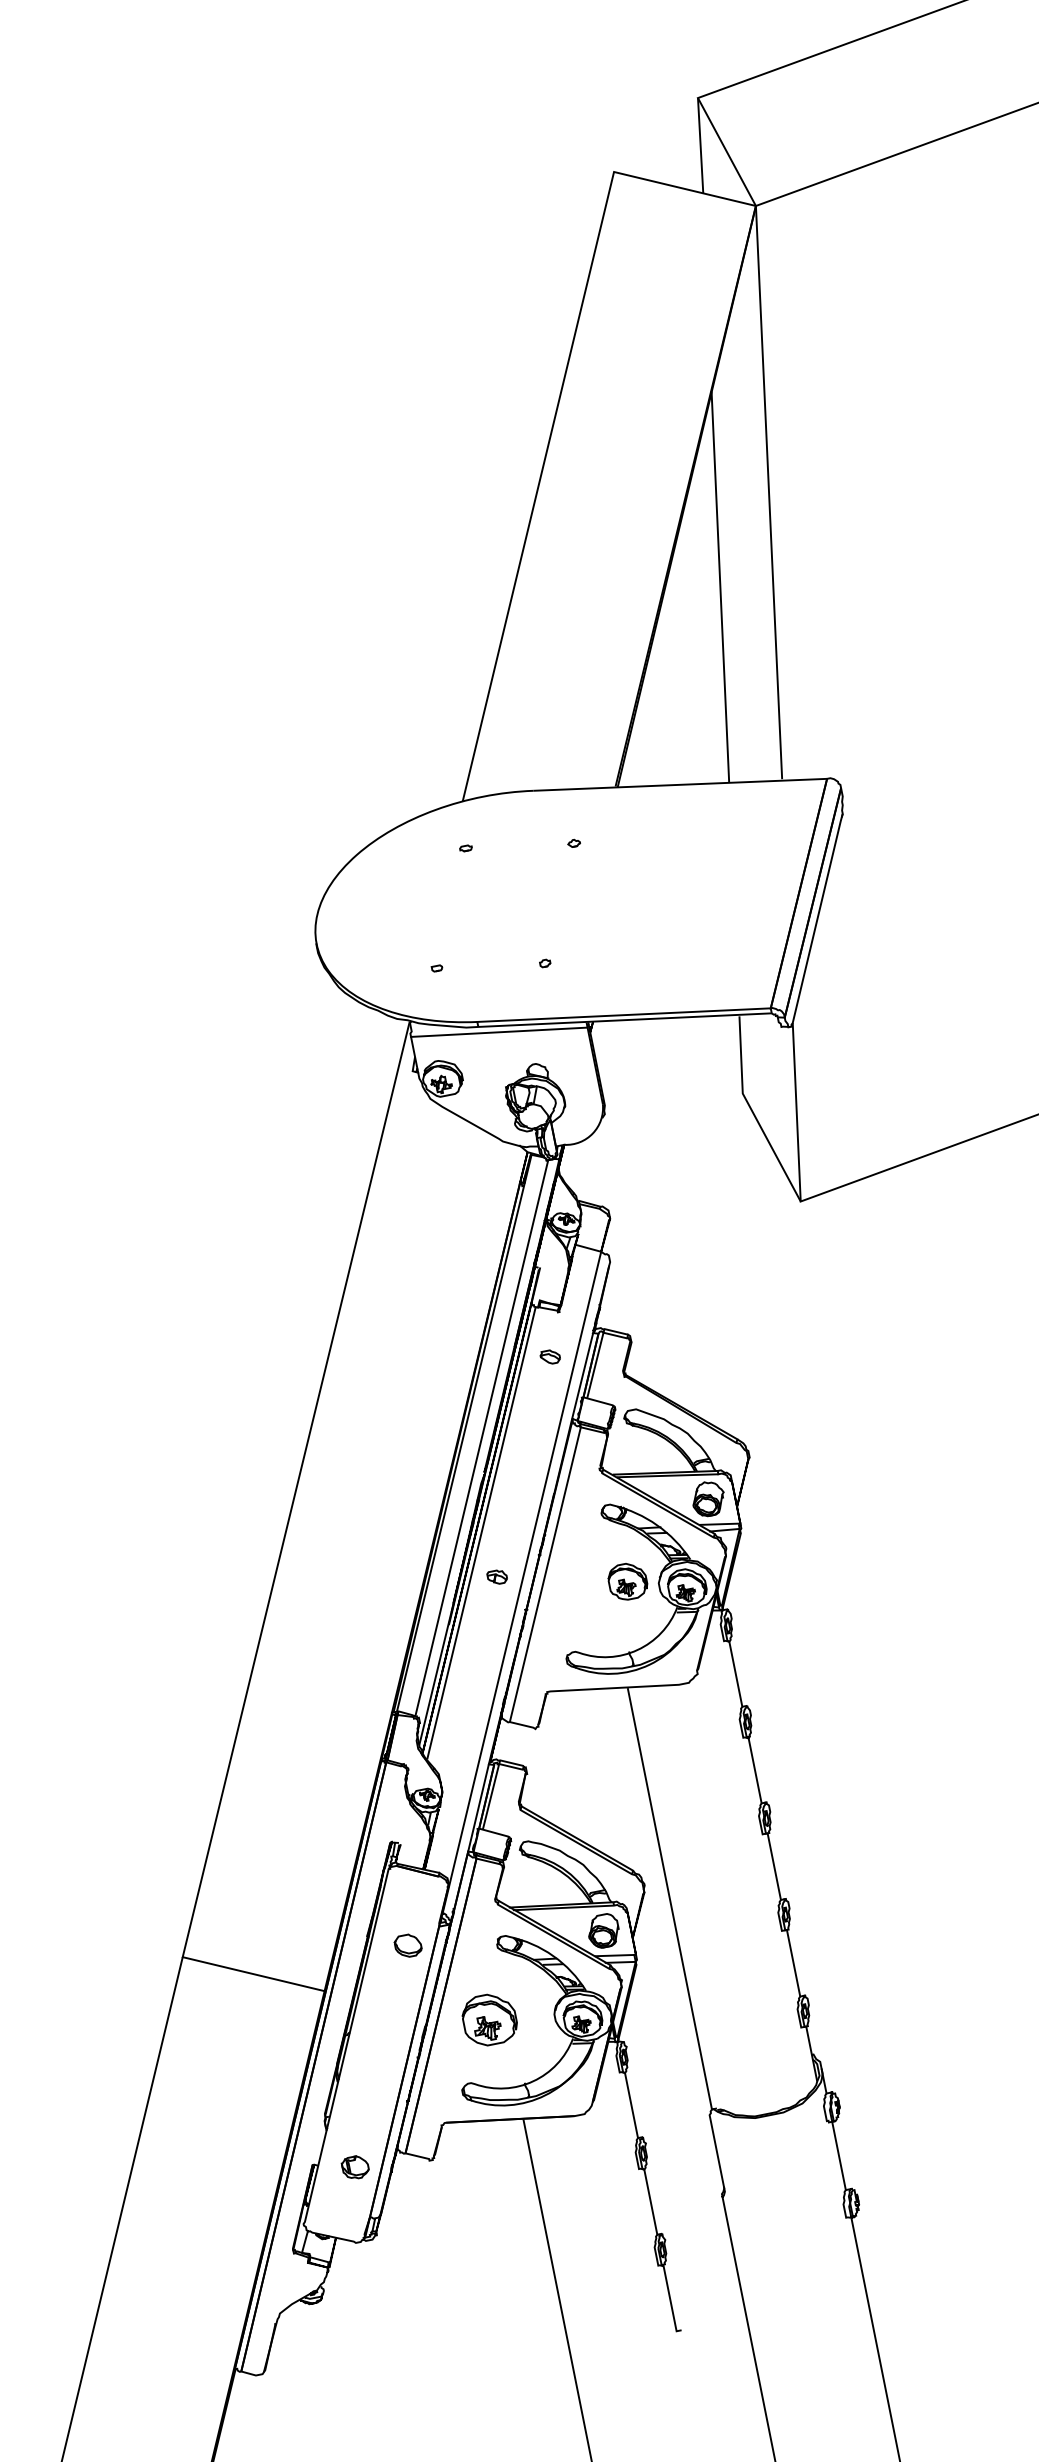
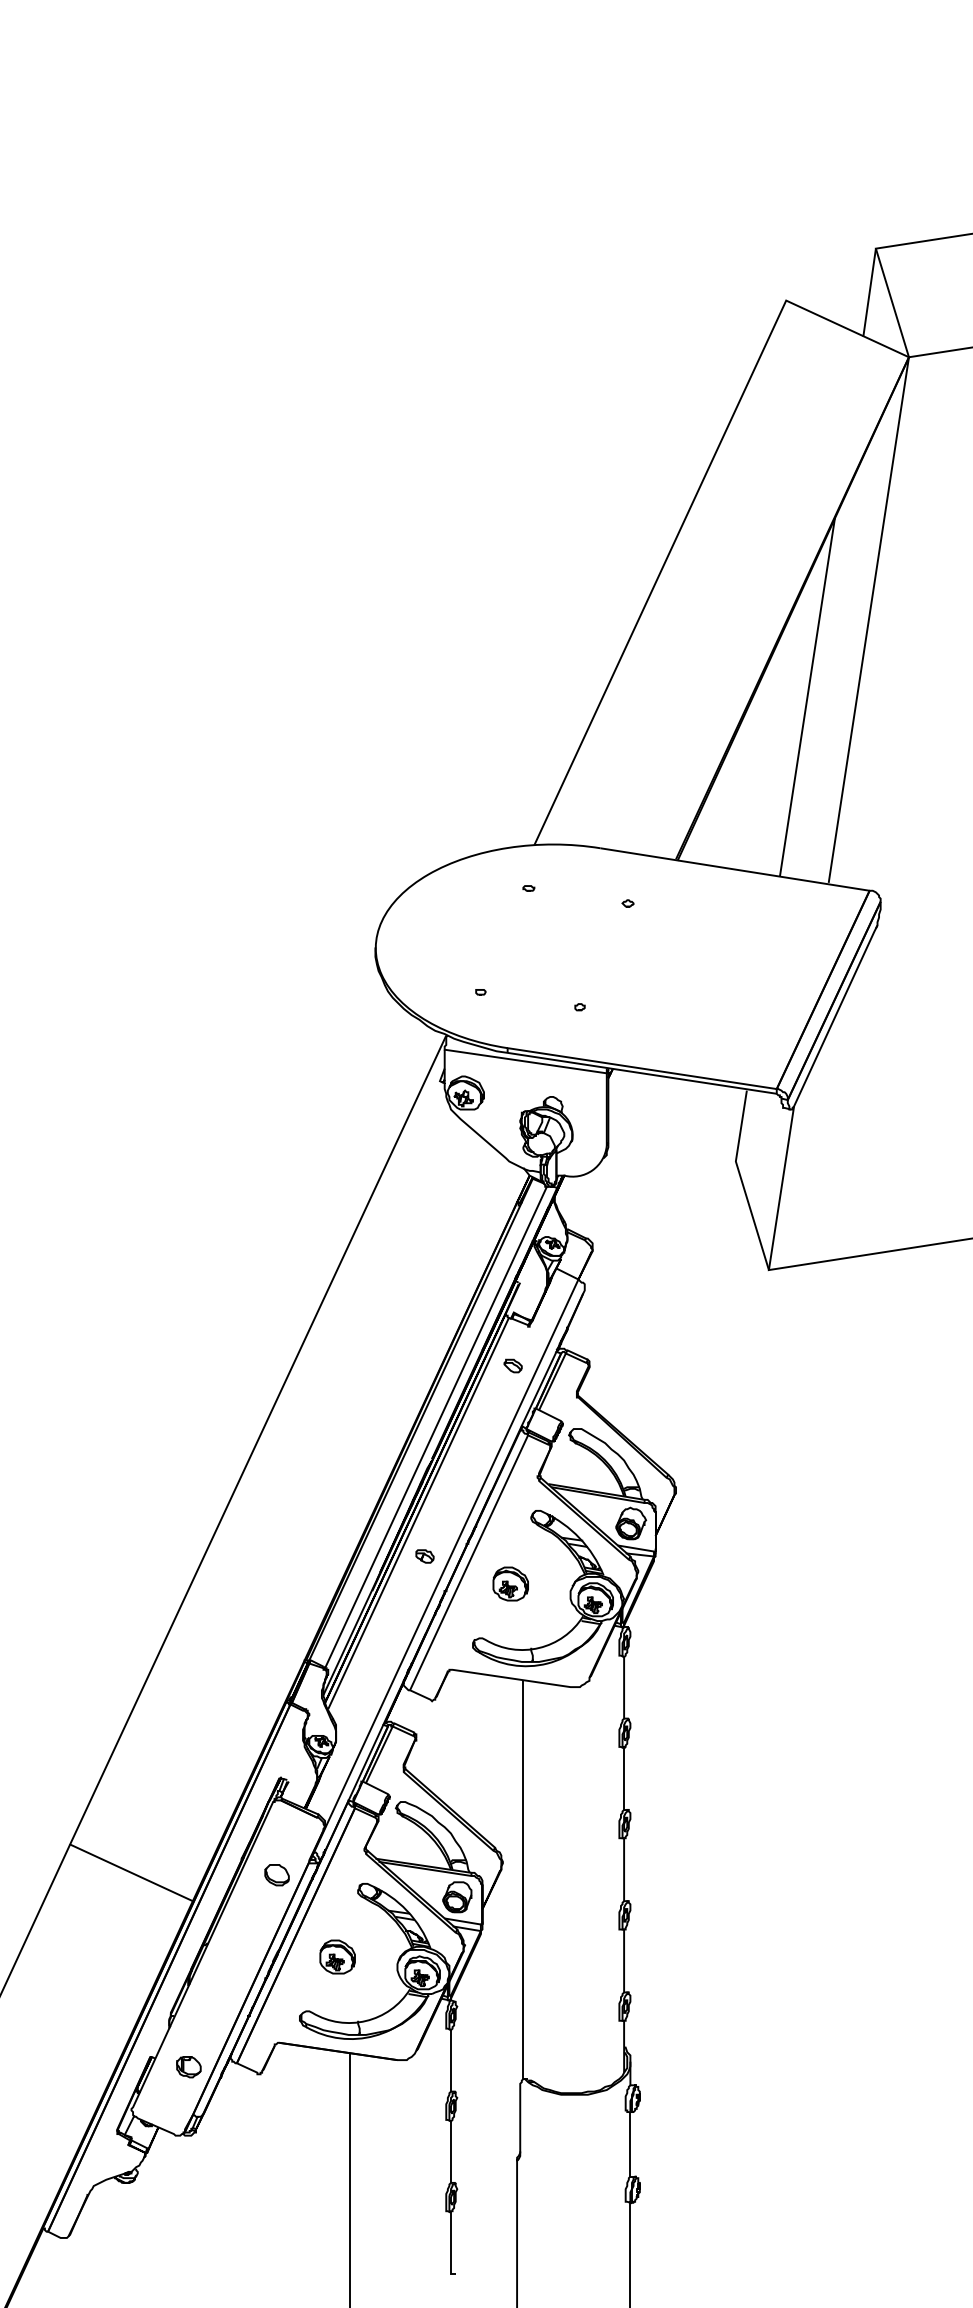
part: (627, 1581) -> (510, 1583), moved
part: (489, 2019) -> (337, 1956), size x0.71

